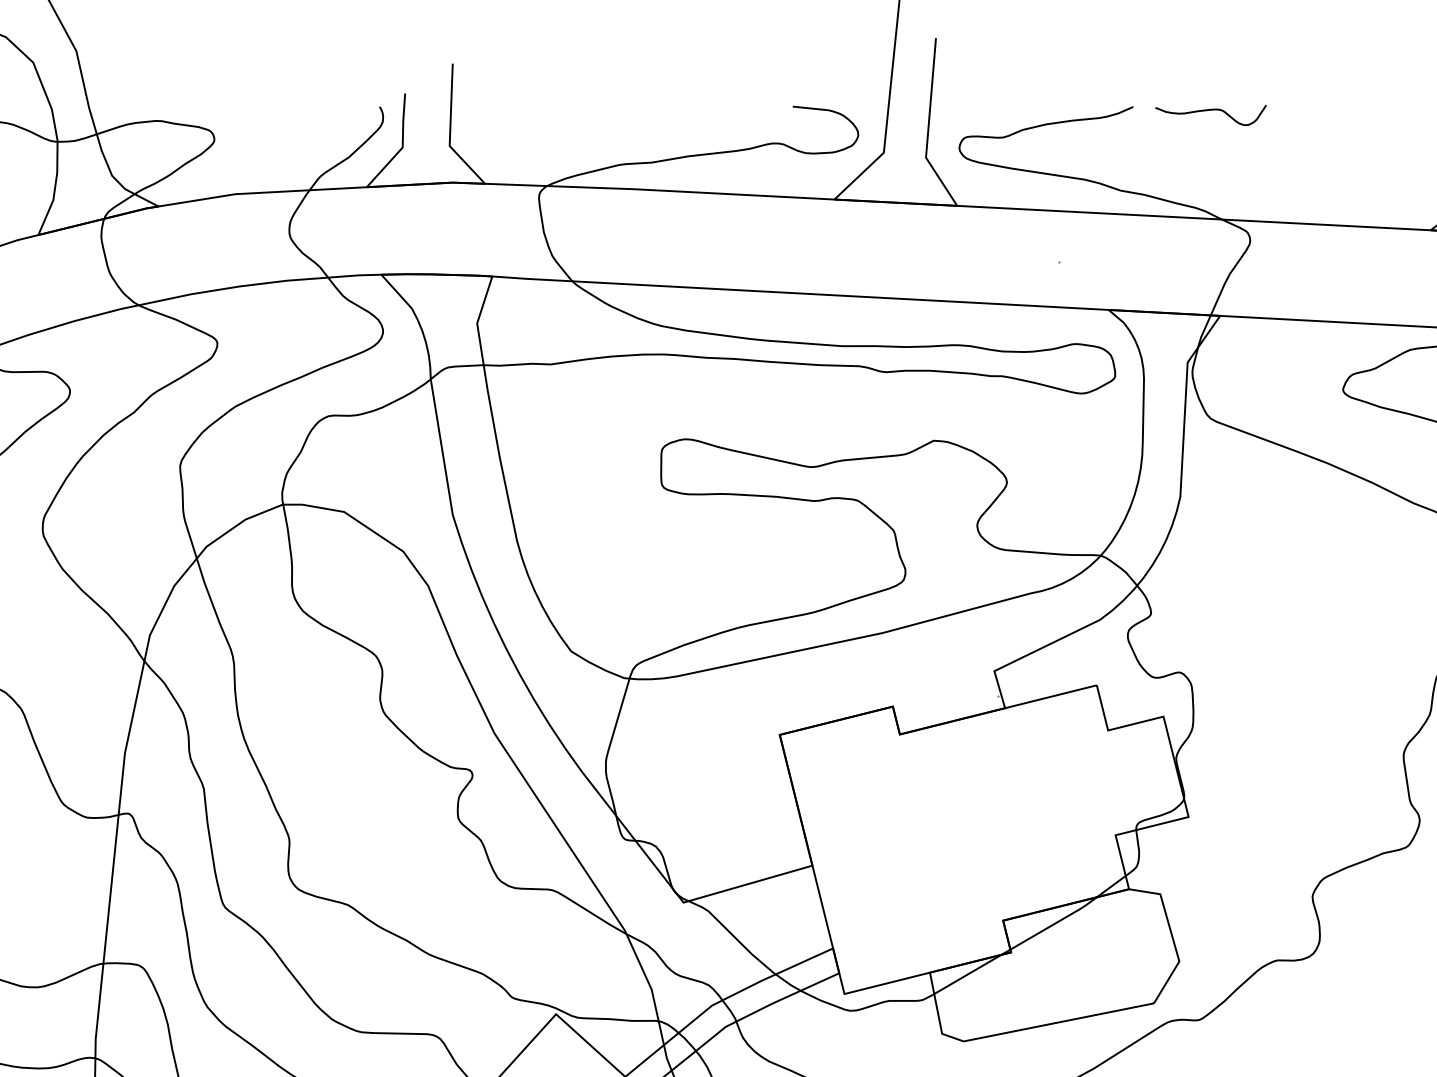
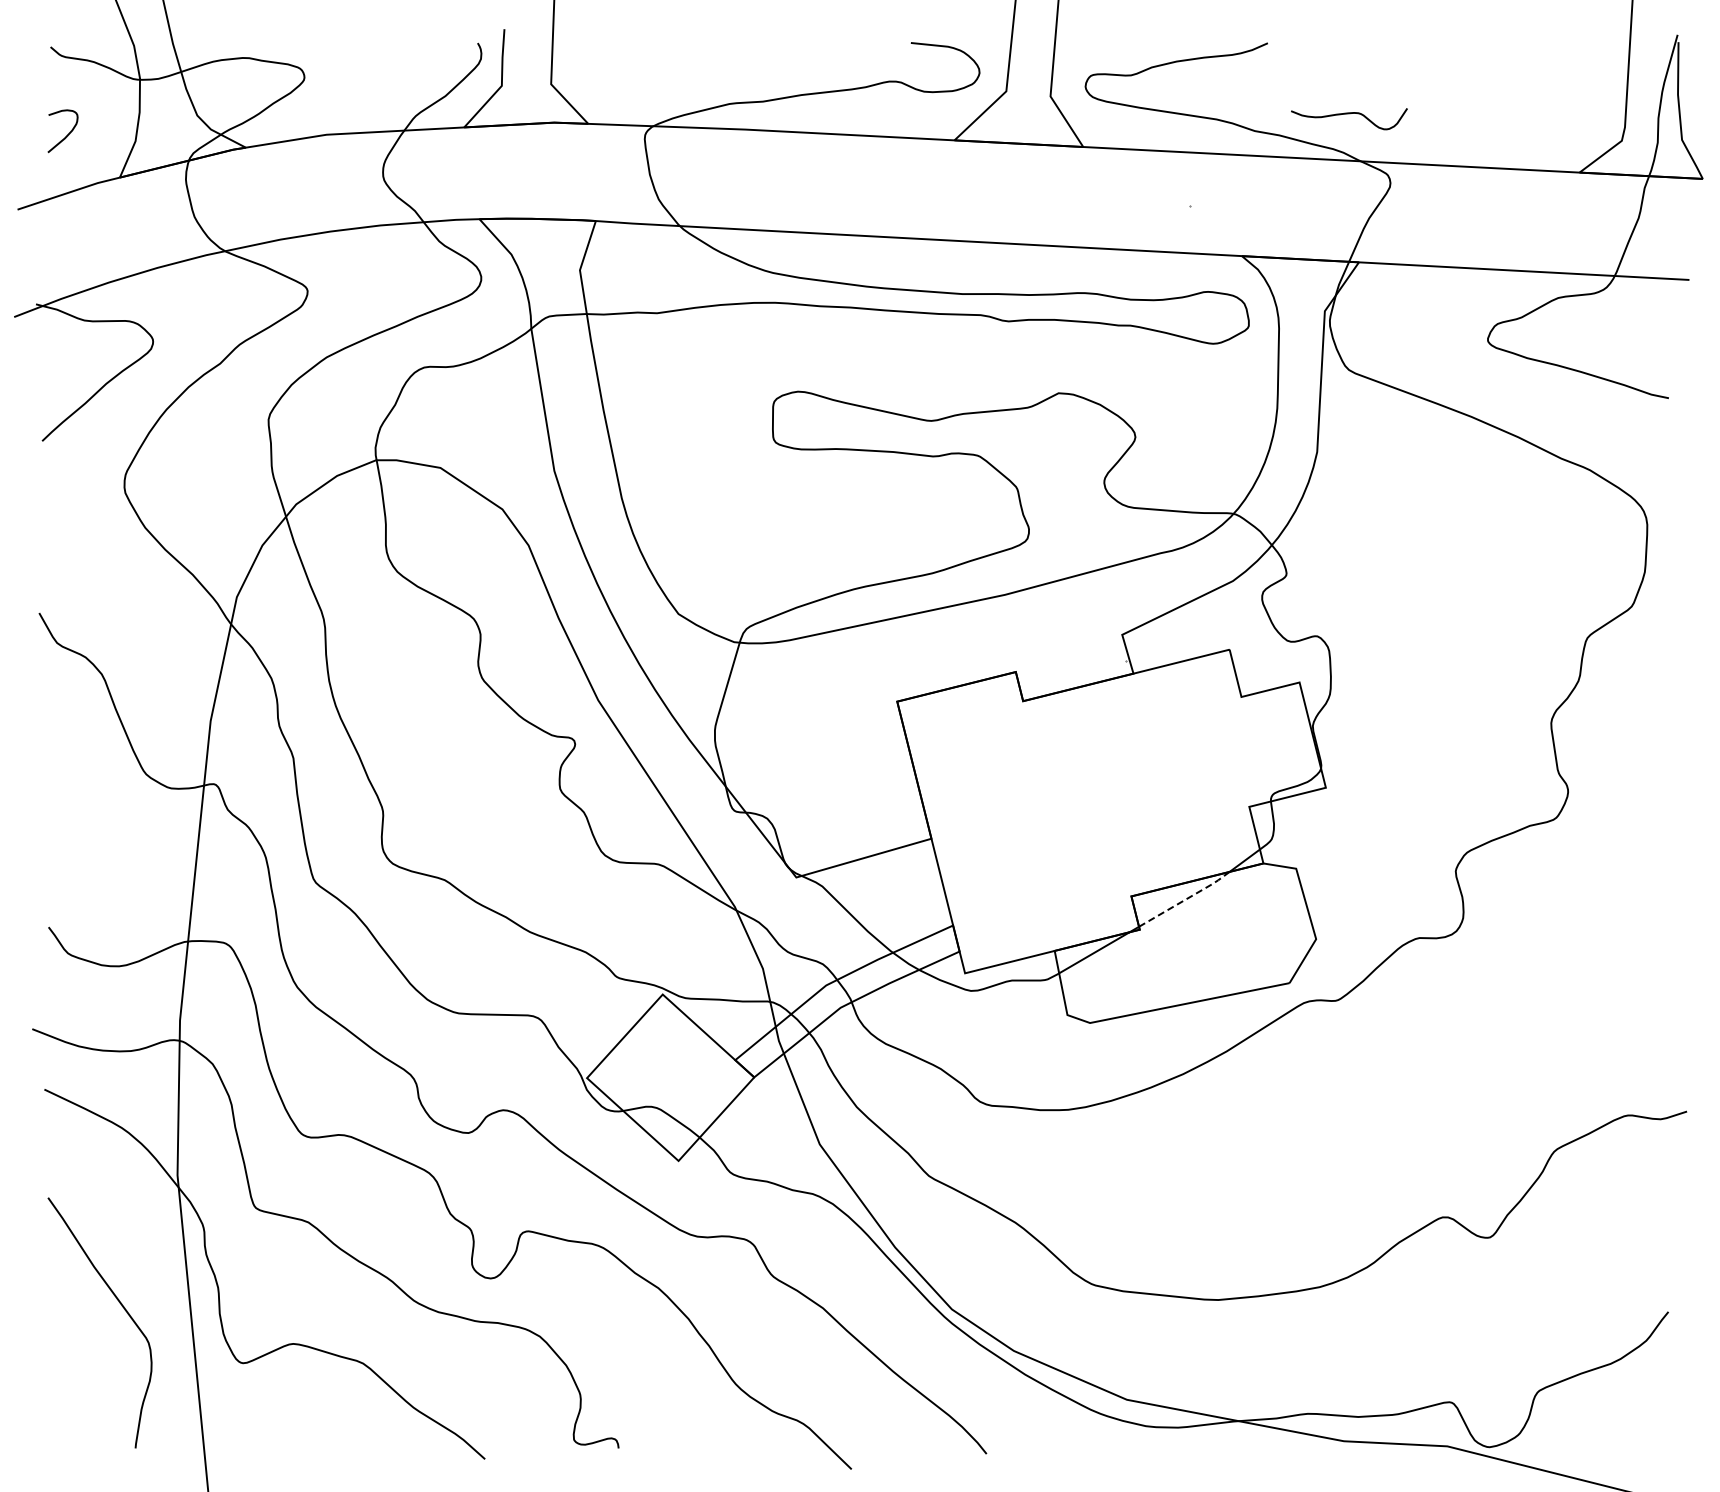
curve: (1211, 110) -> (1349, 114), moved
line: (1055, 923) -> (1186, 899), solid -> dashed

